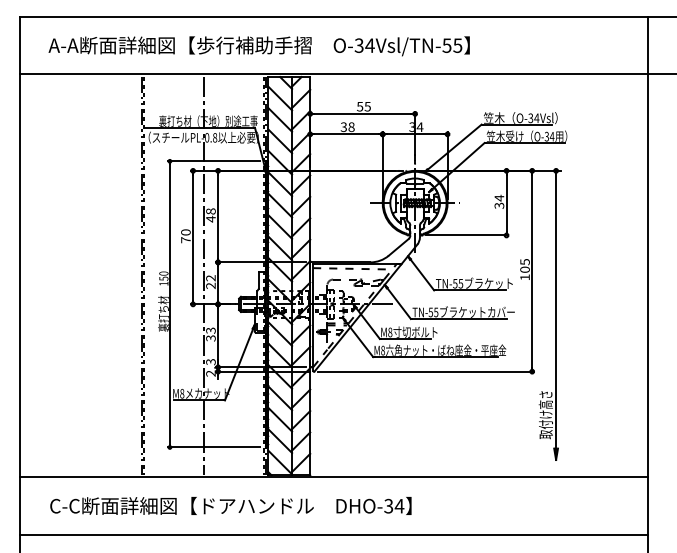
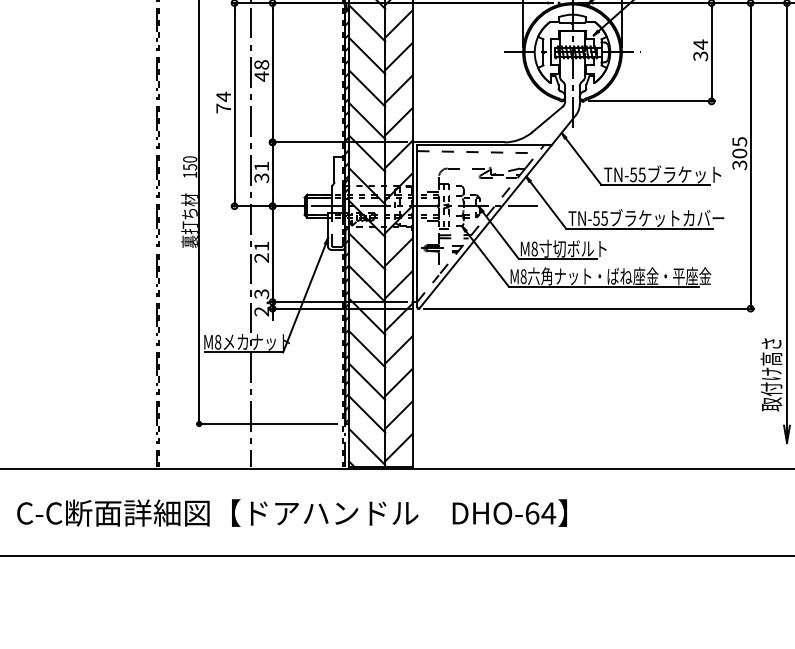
text: (185, 232) -> (223, 96), 70 -> 74
text: (524, 277) -> (738, 165), 105 -> 305
text: (210, 282) -> (261, 172), 22 -> 31
text: (210, 334) -> (261, 252), 33 -> 21
text: (388, 505) -> (531, 512), DHO-34 -> DHO-64

